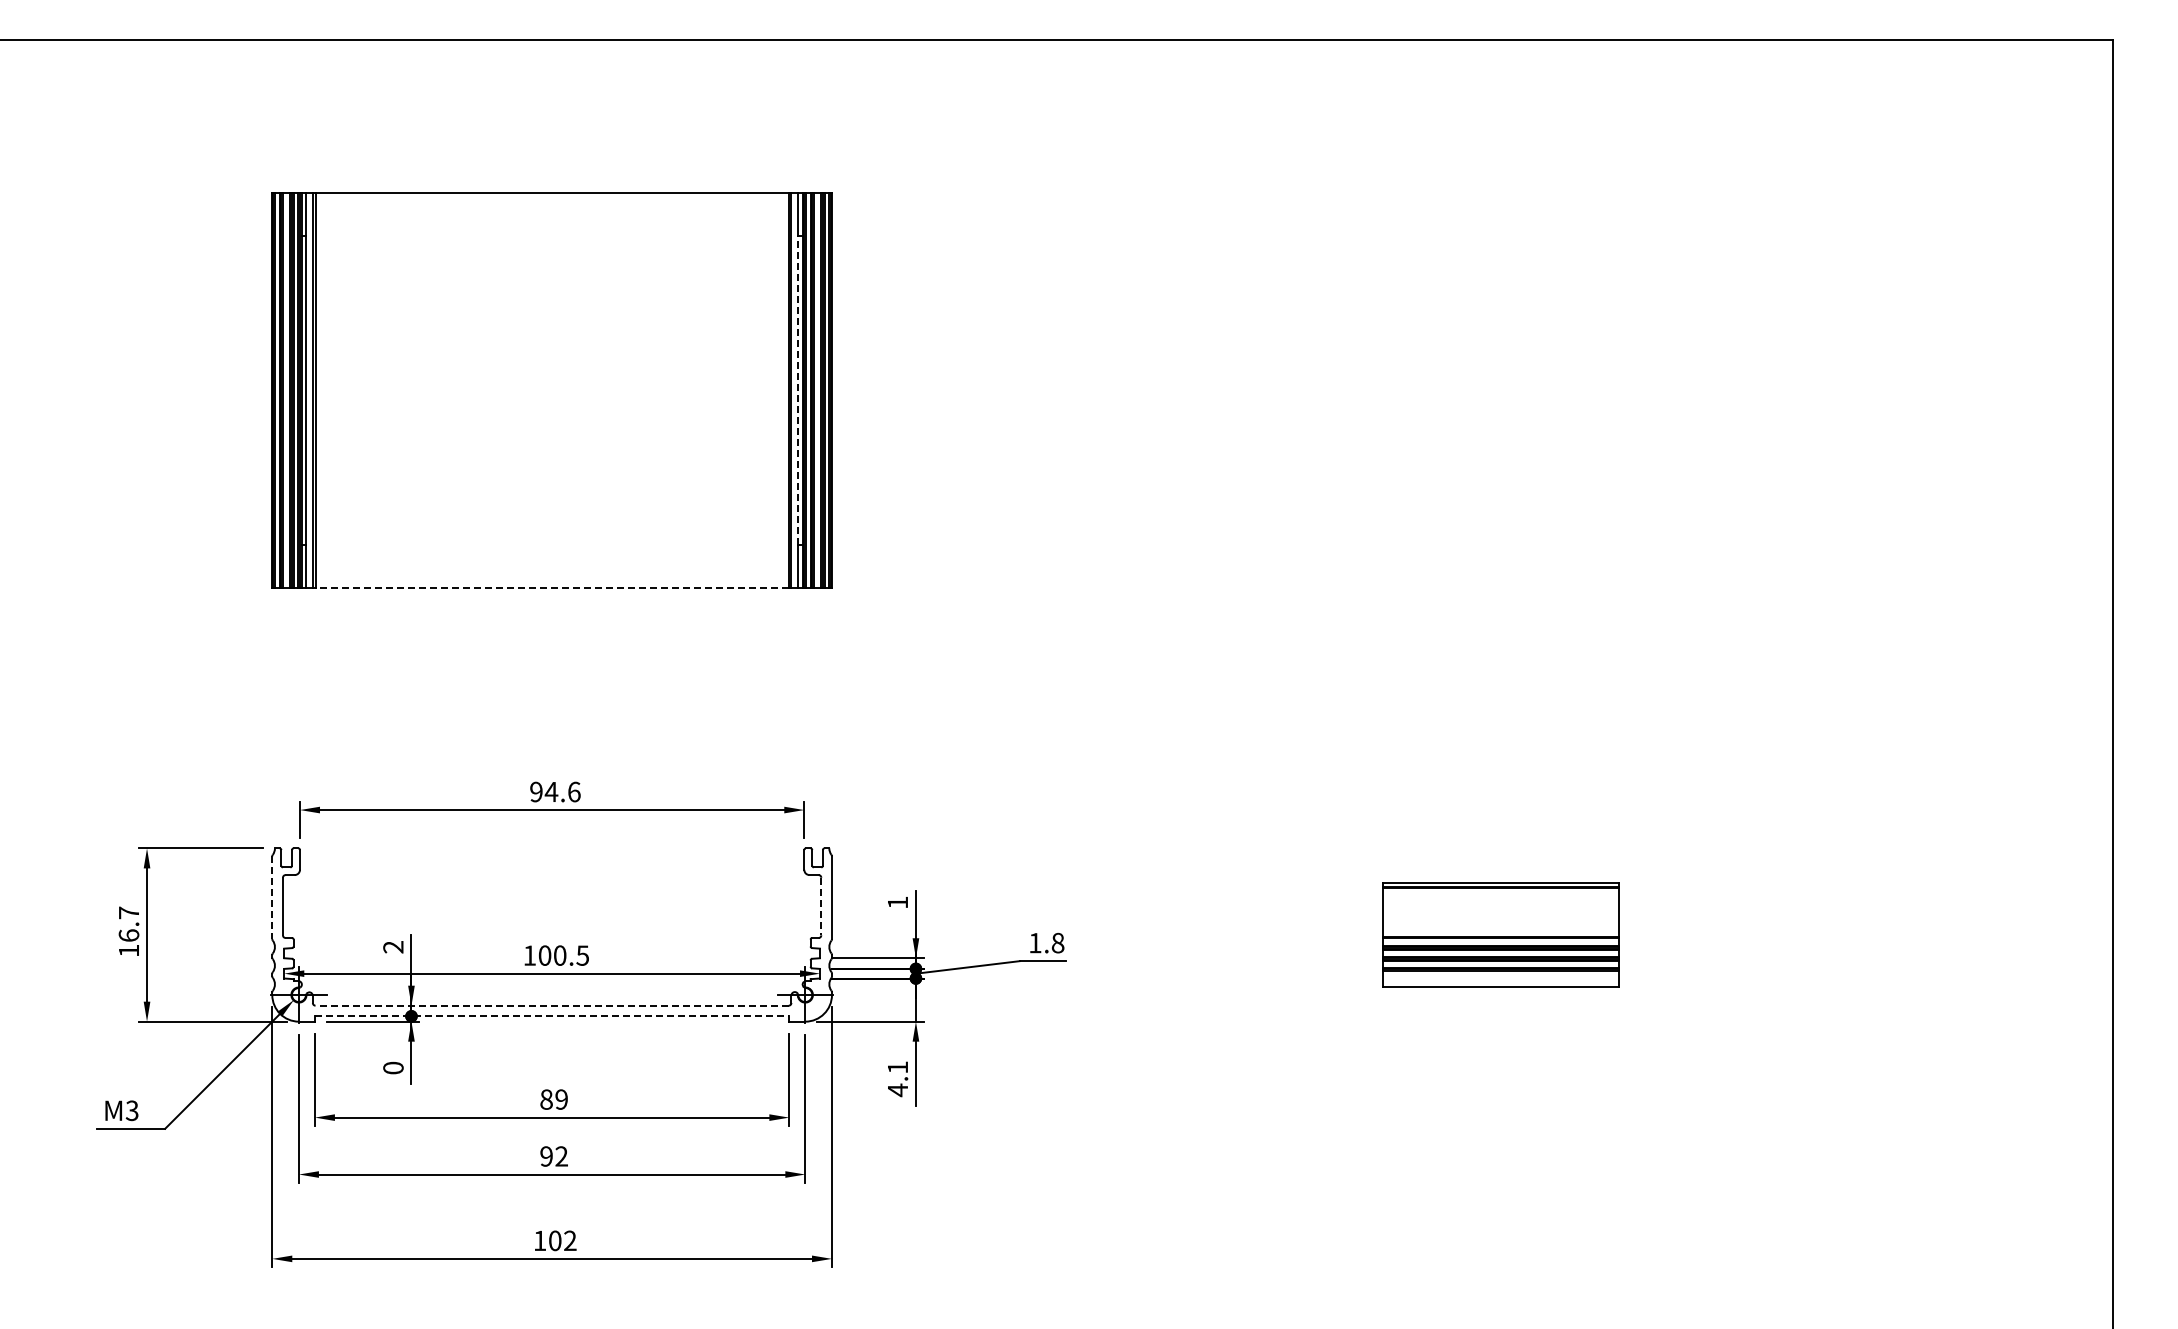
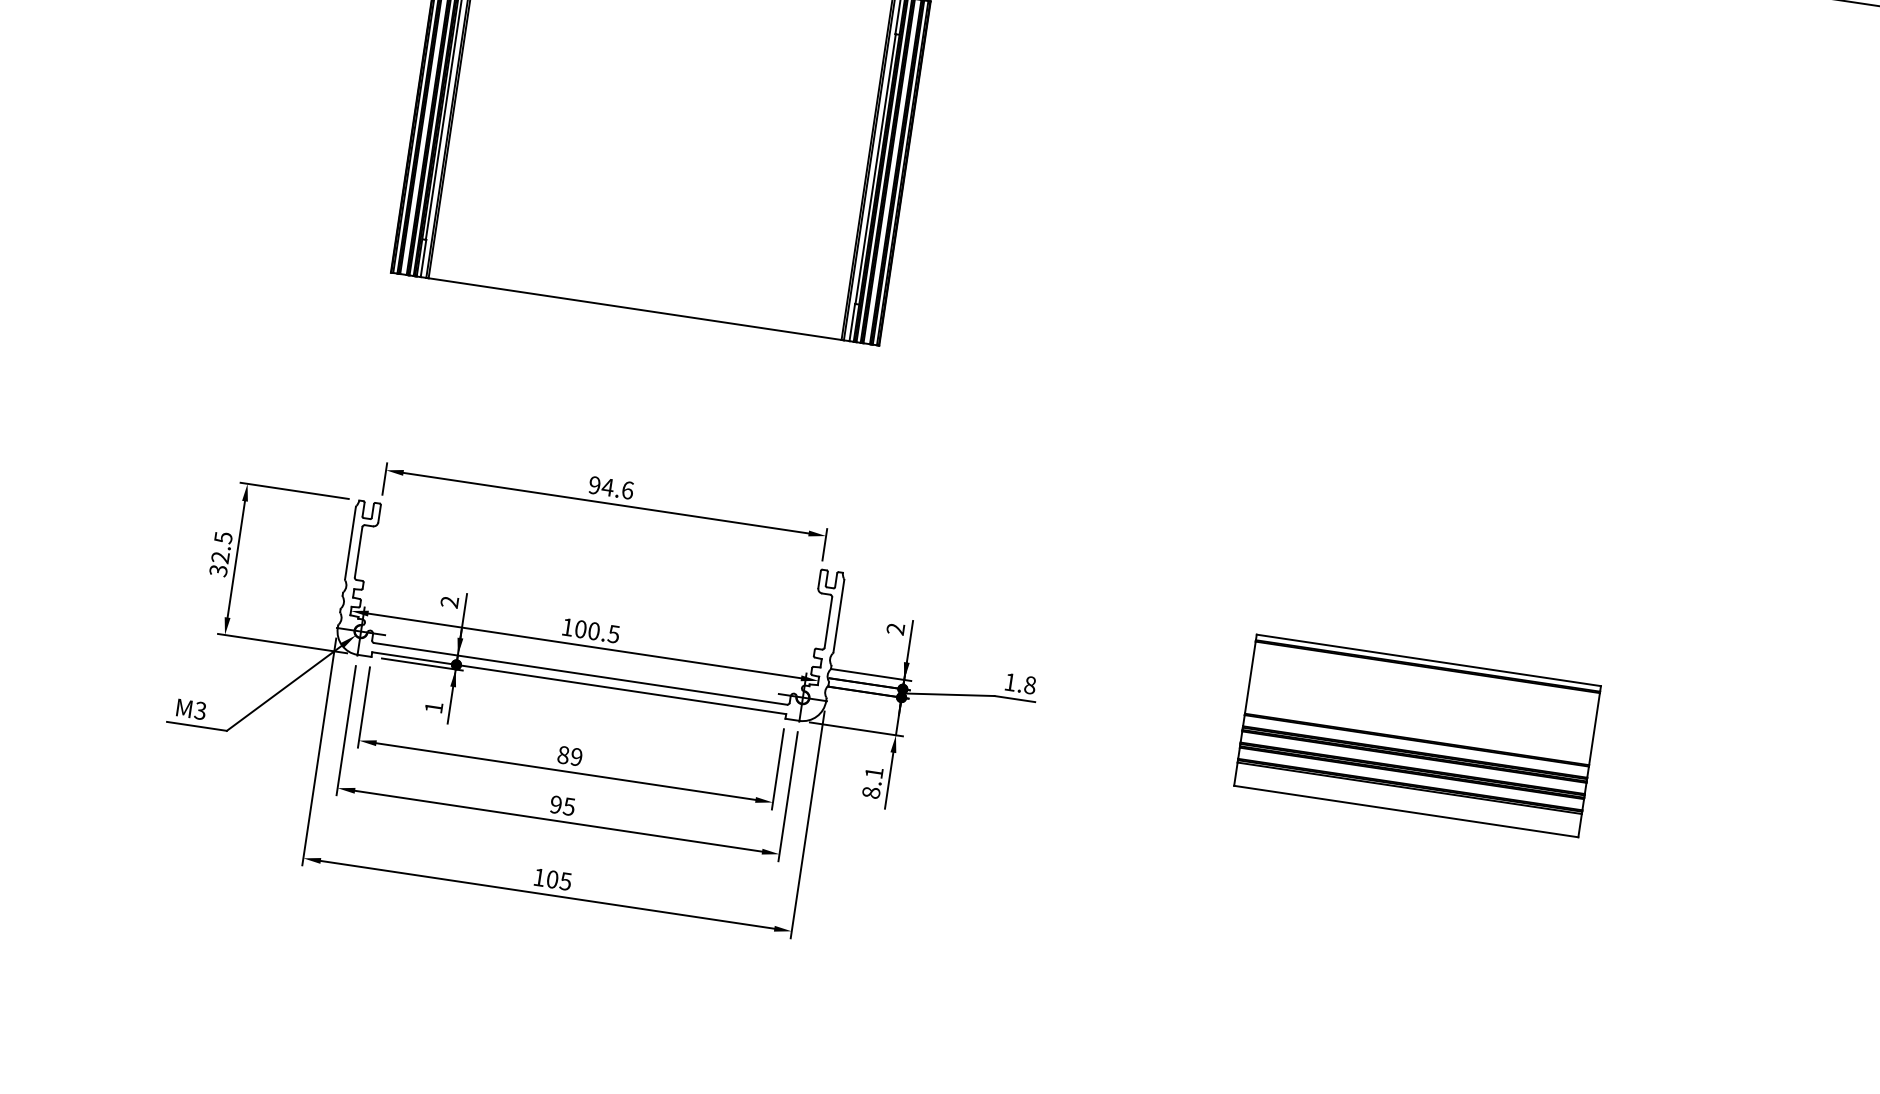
line: (798, 390) -> (875, 169), dashed -> solid
line: (552, 587) -> (635, 309), dashed -> solid
line: (272, 898) -> (350, 543), dashed -> solid
text: (897, 902) -> (895, 628), 1 -> 2
line: (821, 906) -> (828, 622), dashed -> solid
text: (128, 931) -> (220, 553), 16.7 -> 32.5
part: (1500, 934) -> (1417, 735), size x1.67
line: (552, 1005) -> (580, 673), dashed -> solid
line: (552, 1016) -> (579, 683), dashed -> solid
text: (393, 1067) -> (434, 707), 0 -> 1
text: (897, 1090) -> (870, 792), 4.1 -> 8.1
text: (561, 1156) -> (569, 806), 92 -> 95
text: (569, 1240) -> (565, 881), 102 -> 105

